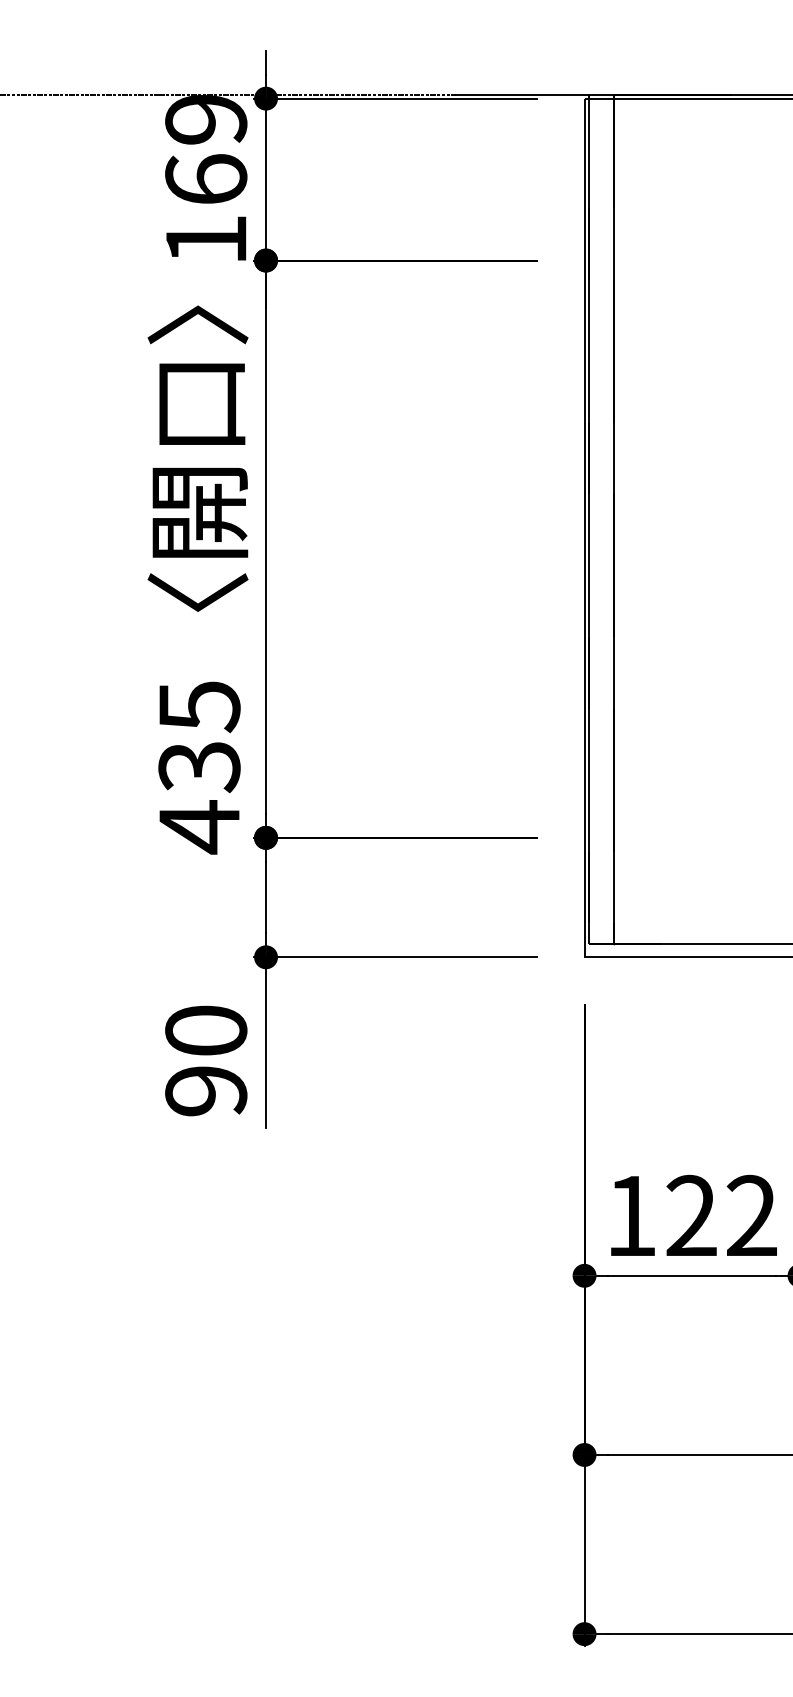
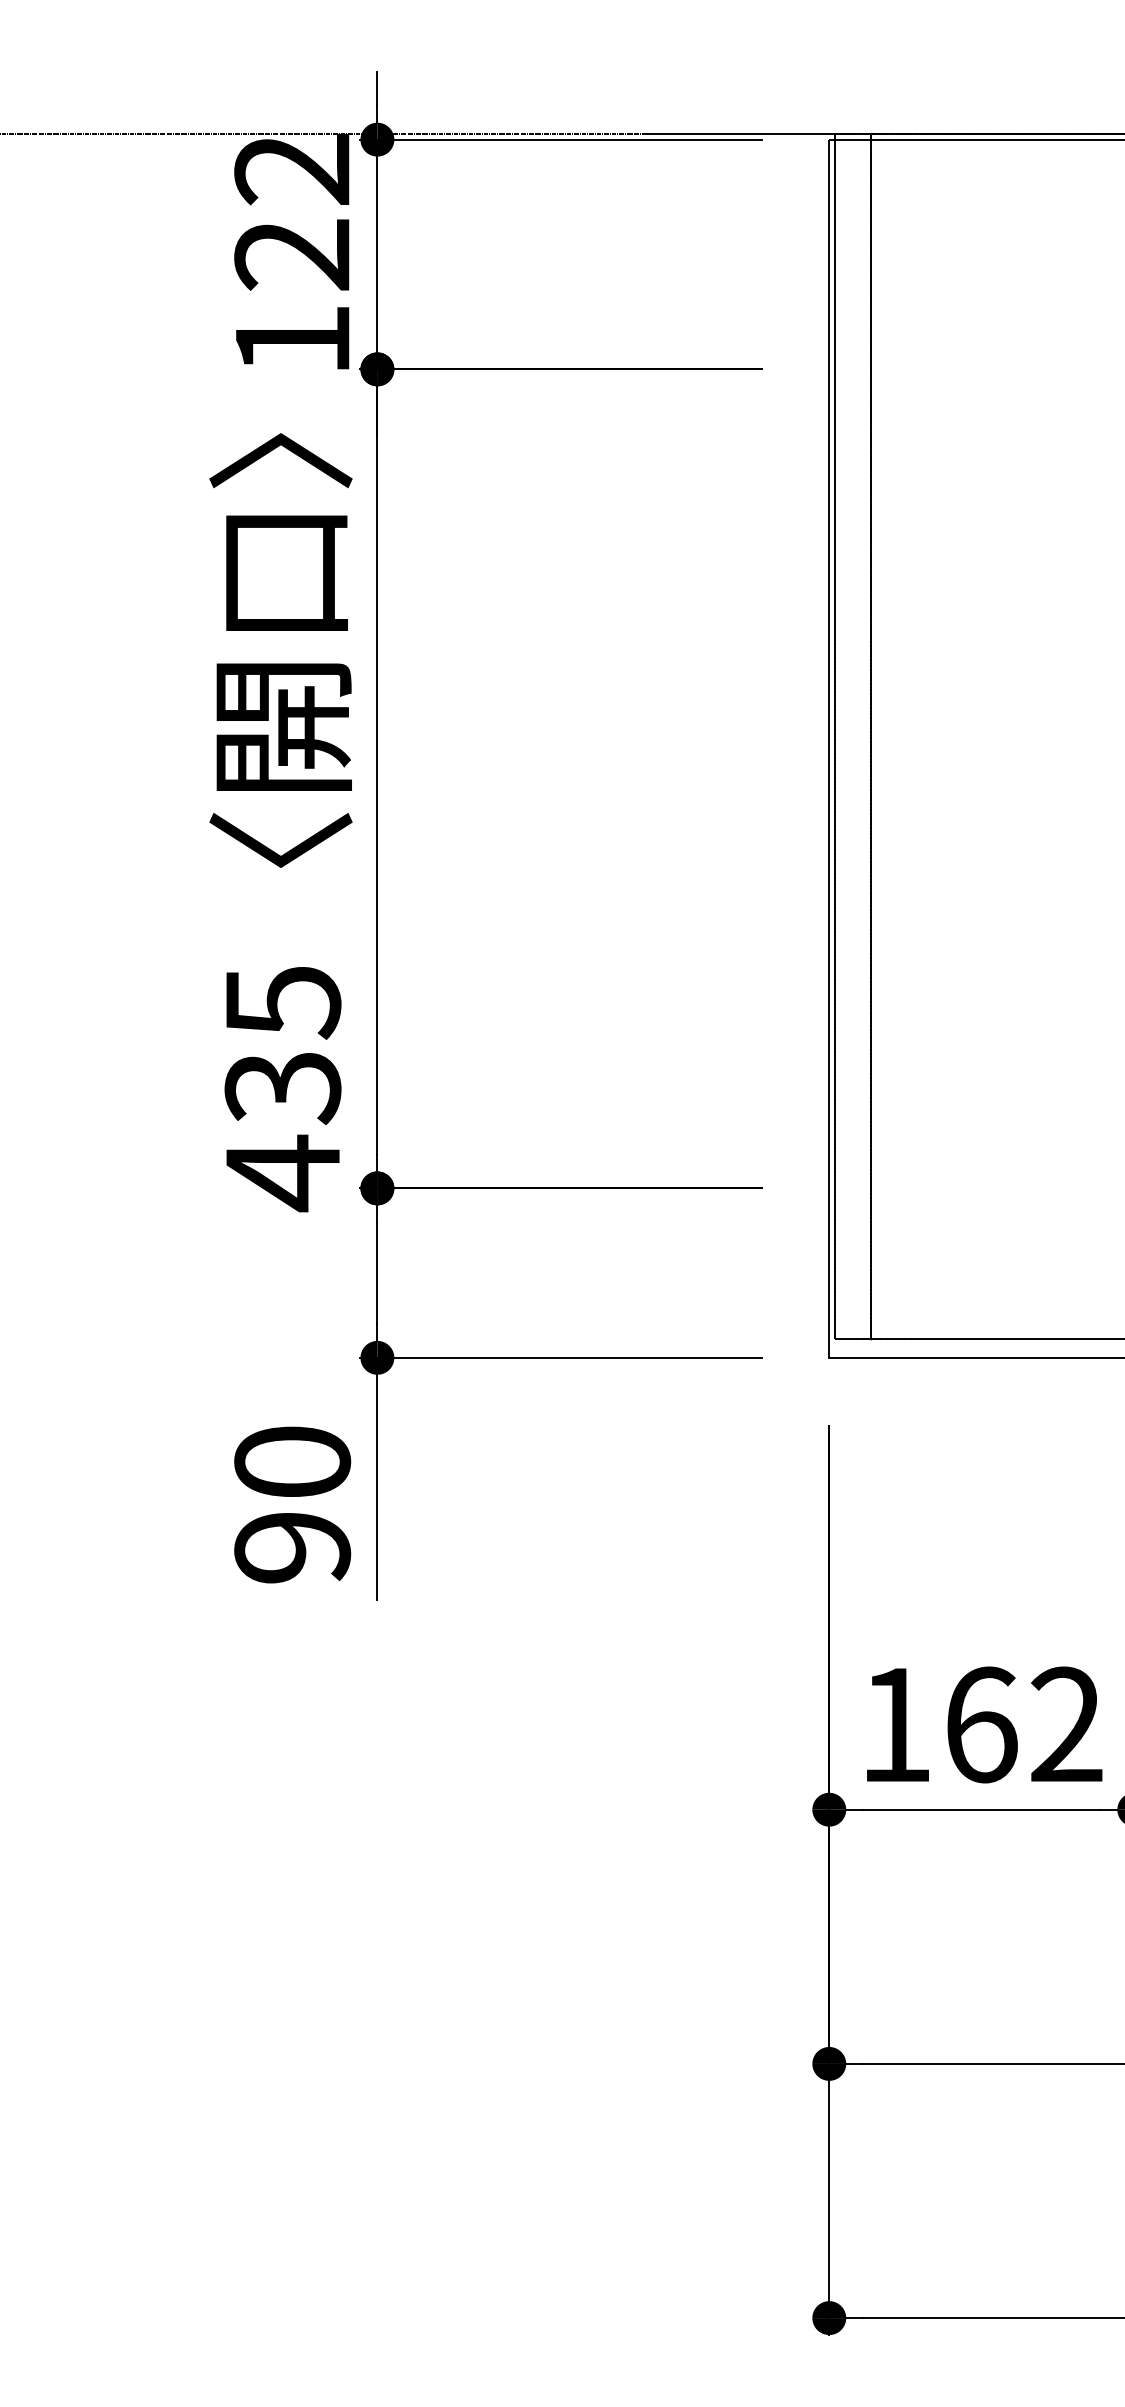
text: (206, 149) -> (292, 211), 169 -> 122
text: (691, 1215) -> (981, 1724), 122 -> 162

